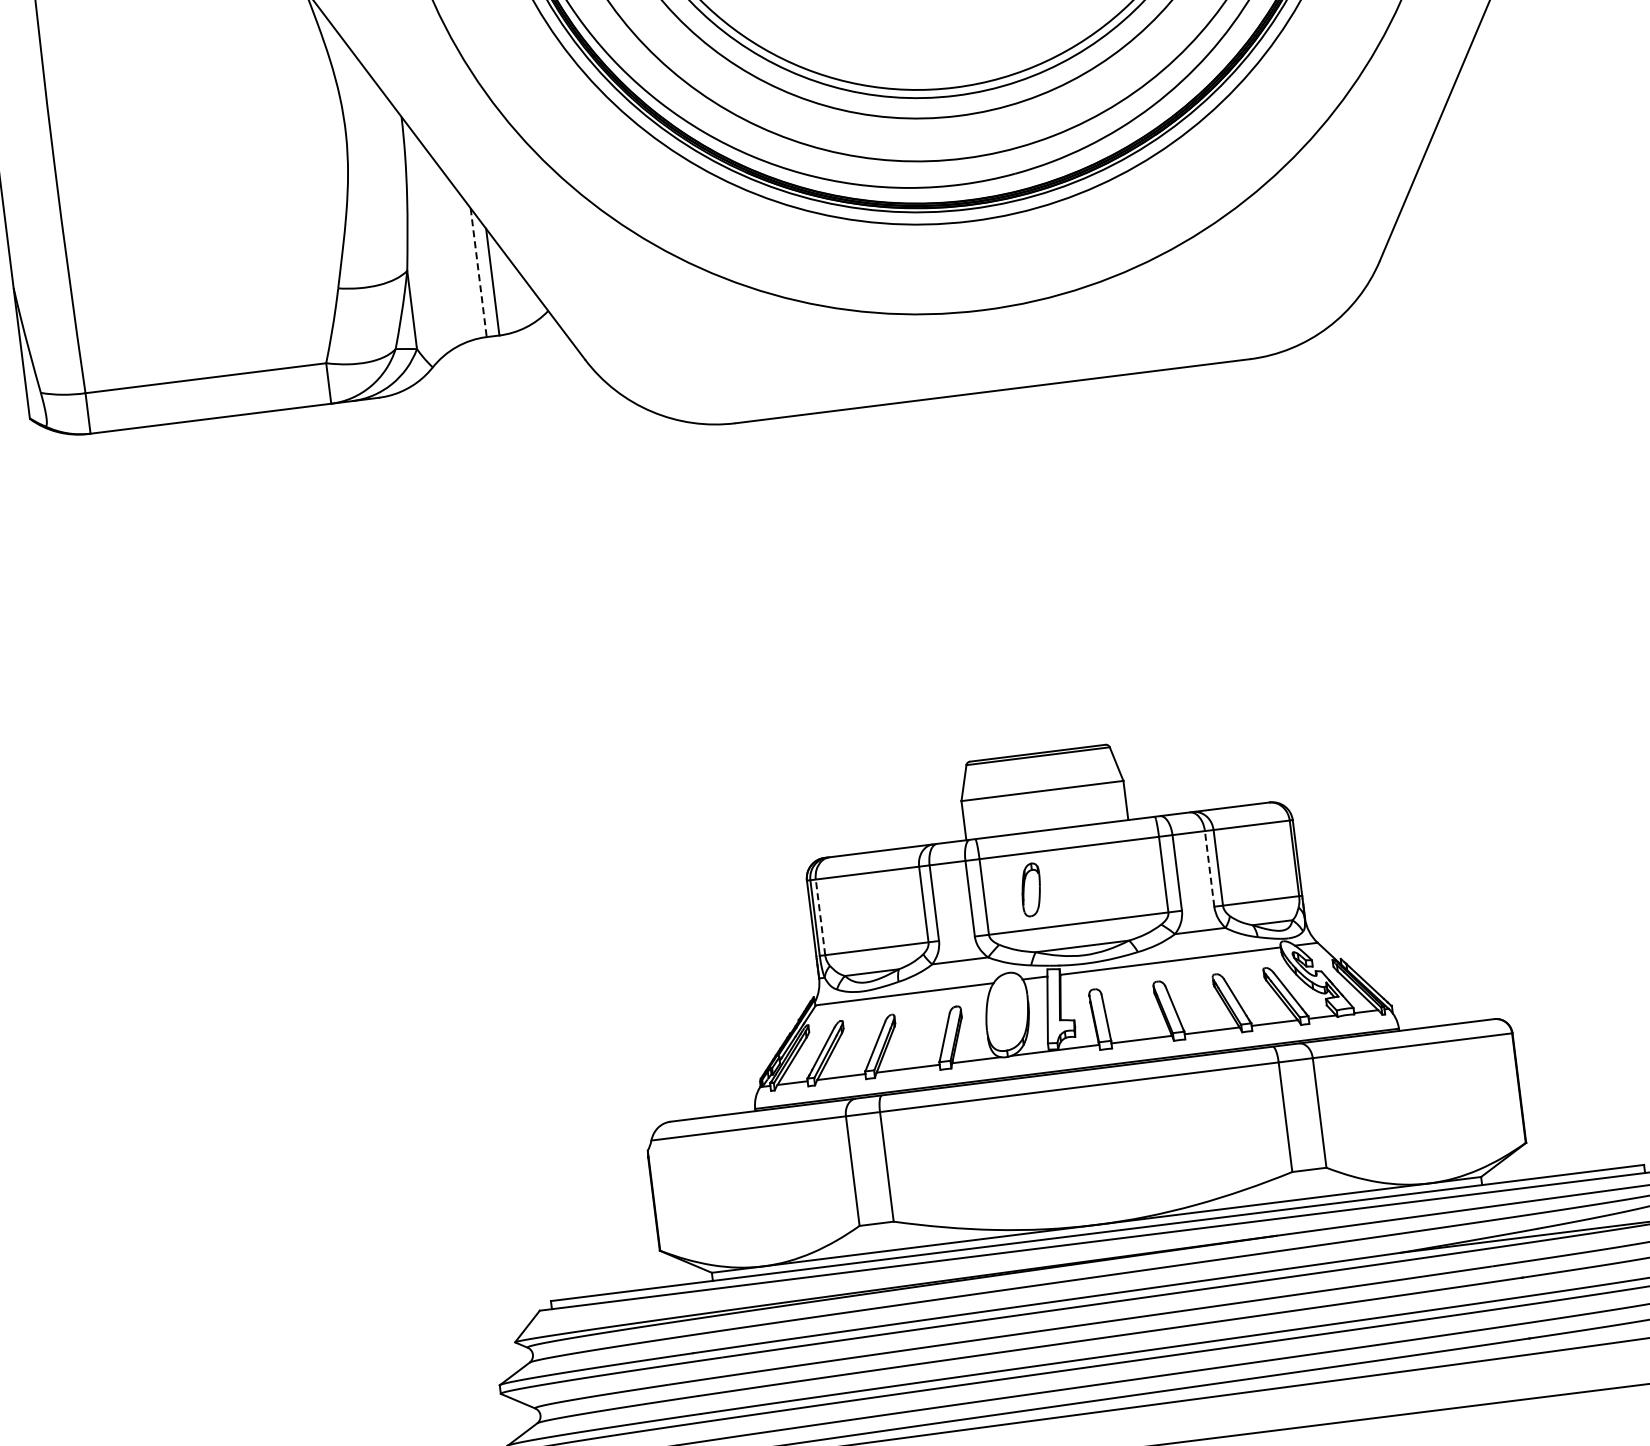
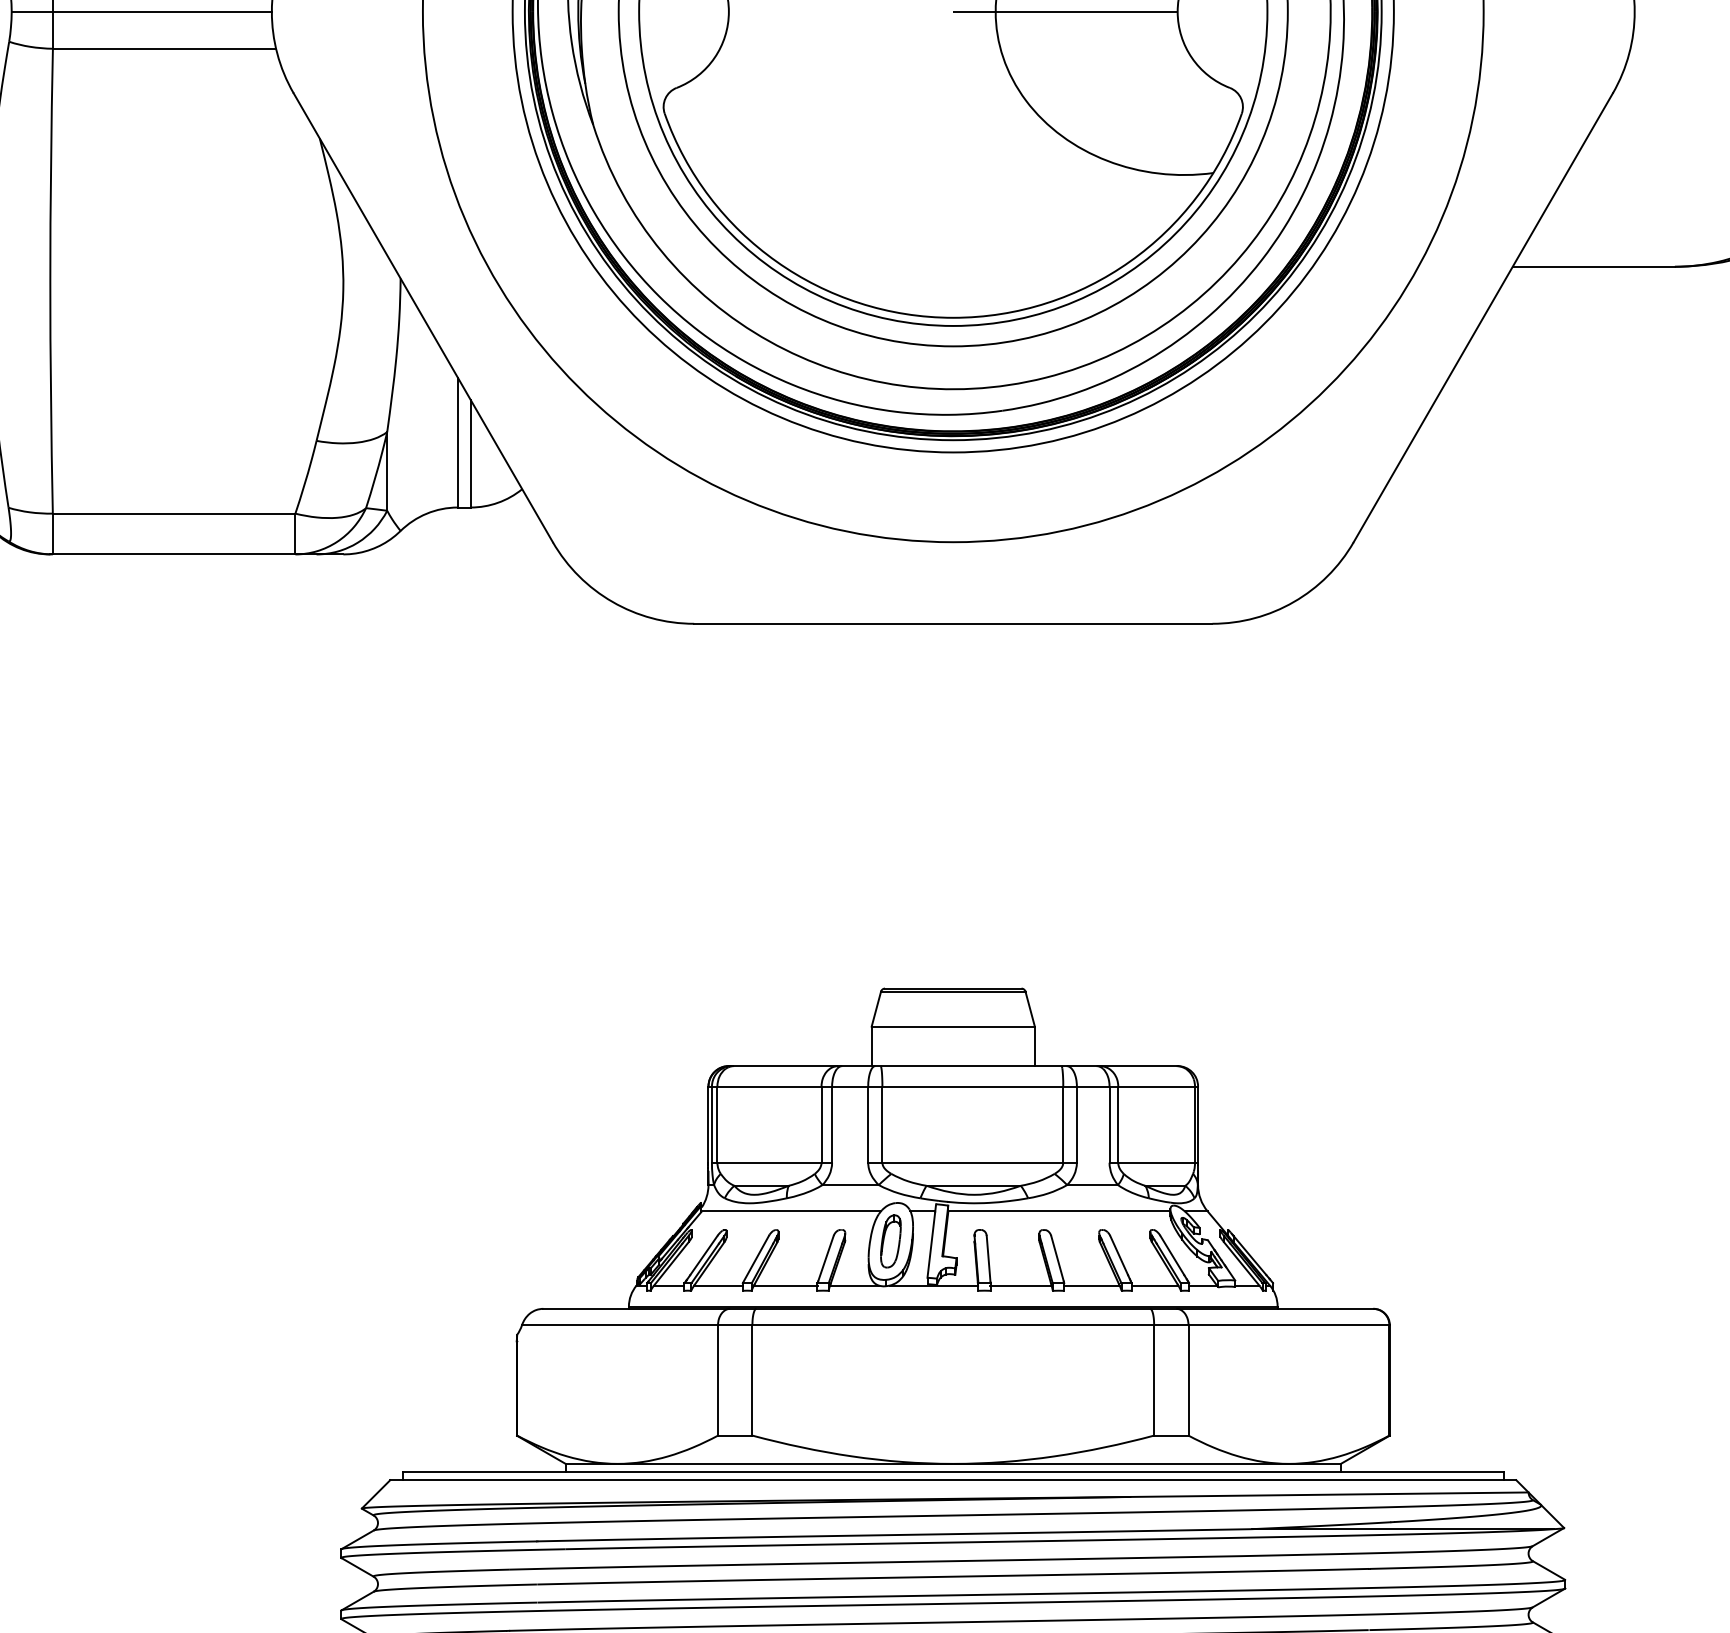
line: (478, 272) -> (457, 442), dashed -> solid
line: (1209, 868) -> (1109, 1124), dashed -> solid
part: (1030, 890) -> (890, 1241), moved
line: (820, 917) -> (717, 1124), dashed -> solid

